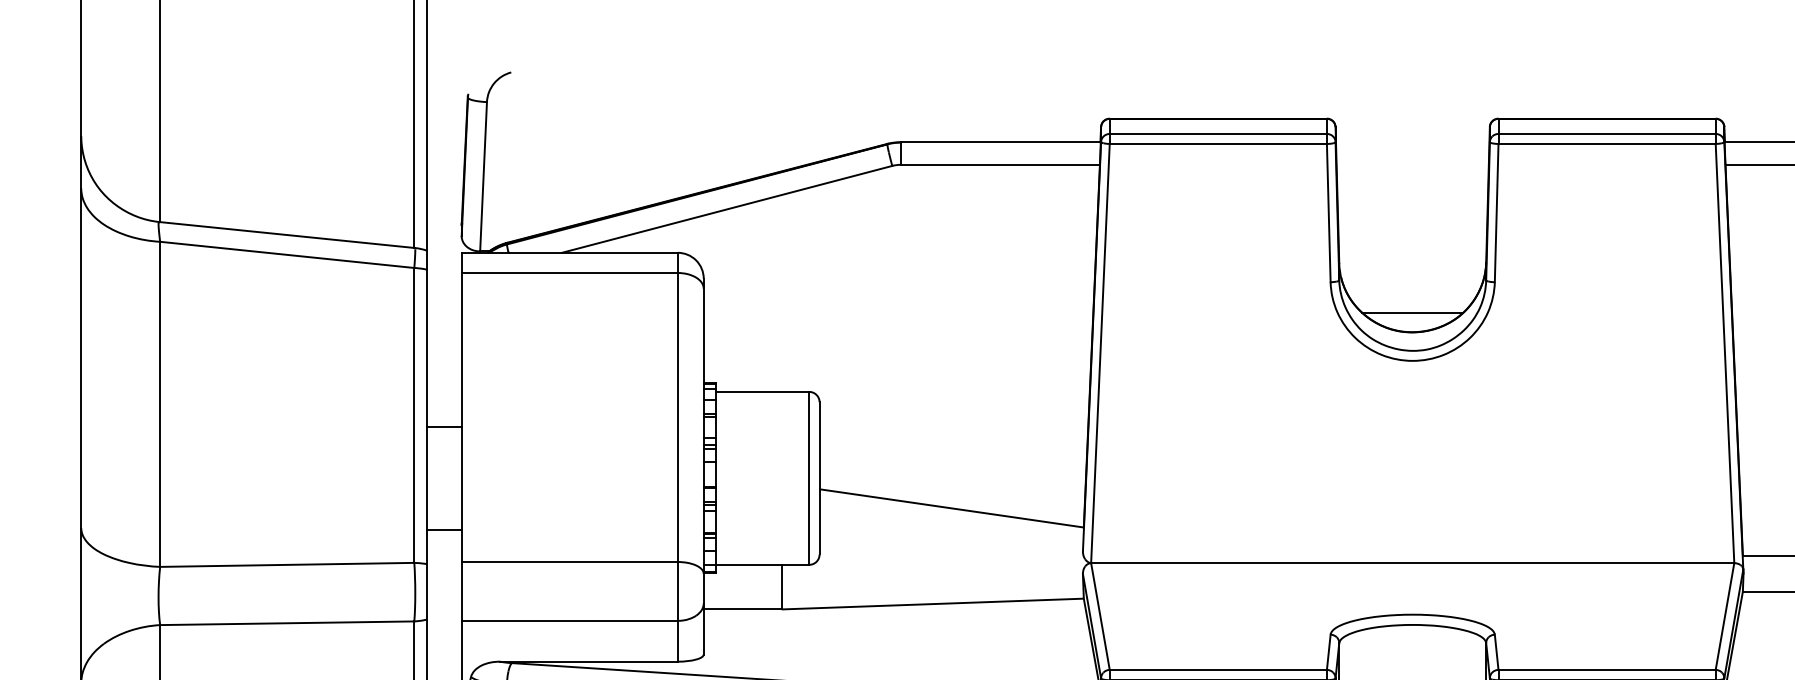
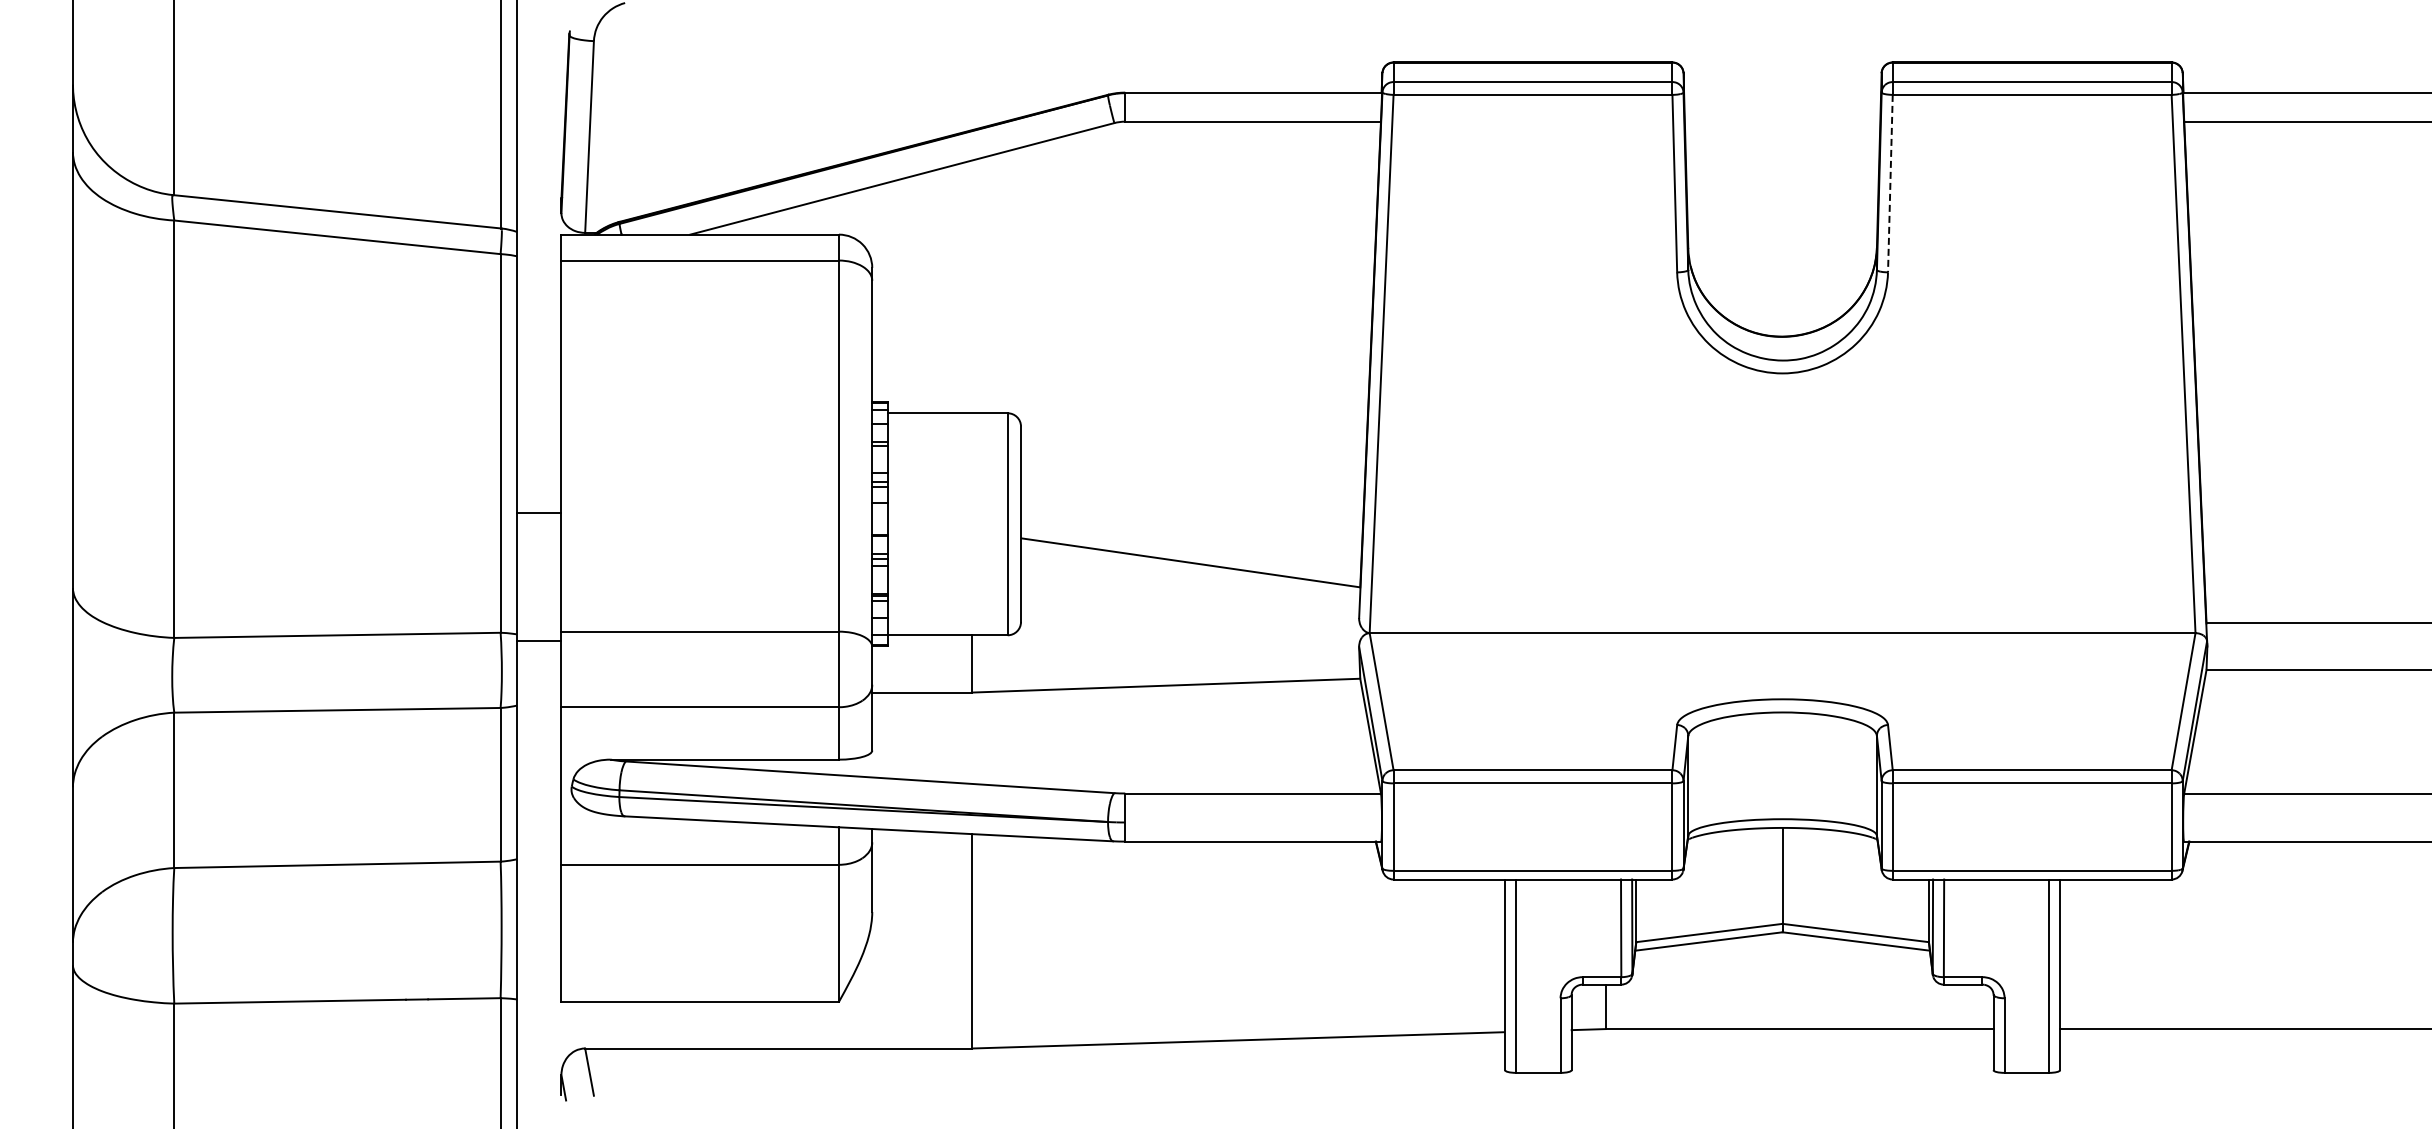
line: (1496, 212) -> (1890, 183), solid -> dashed
line: (1412, 312) -> (1782, 311), removed
line: (444, 426) -> (539, 512), moved
line: (444, 529) -> (539, 640), moved

